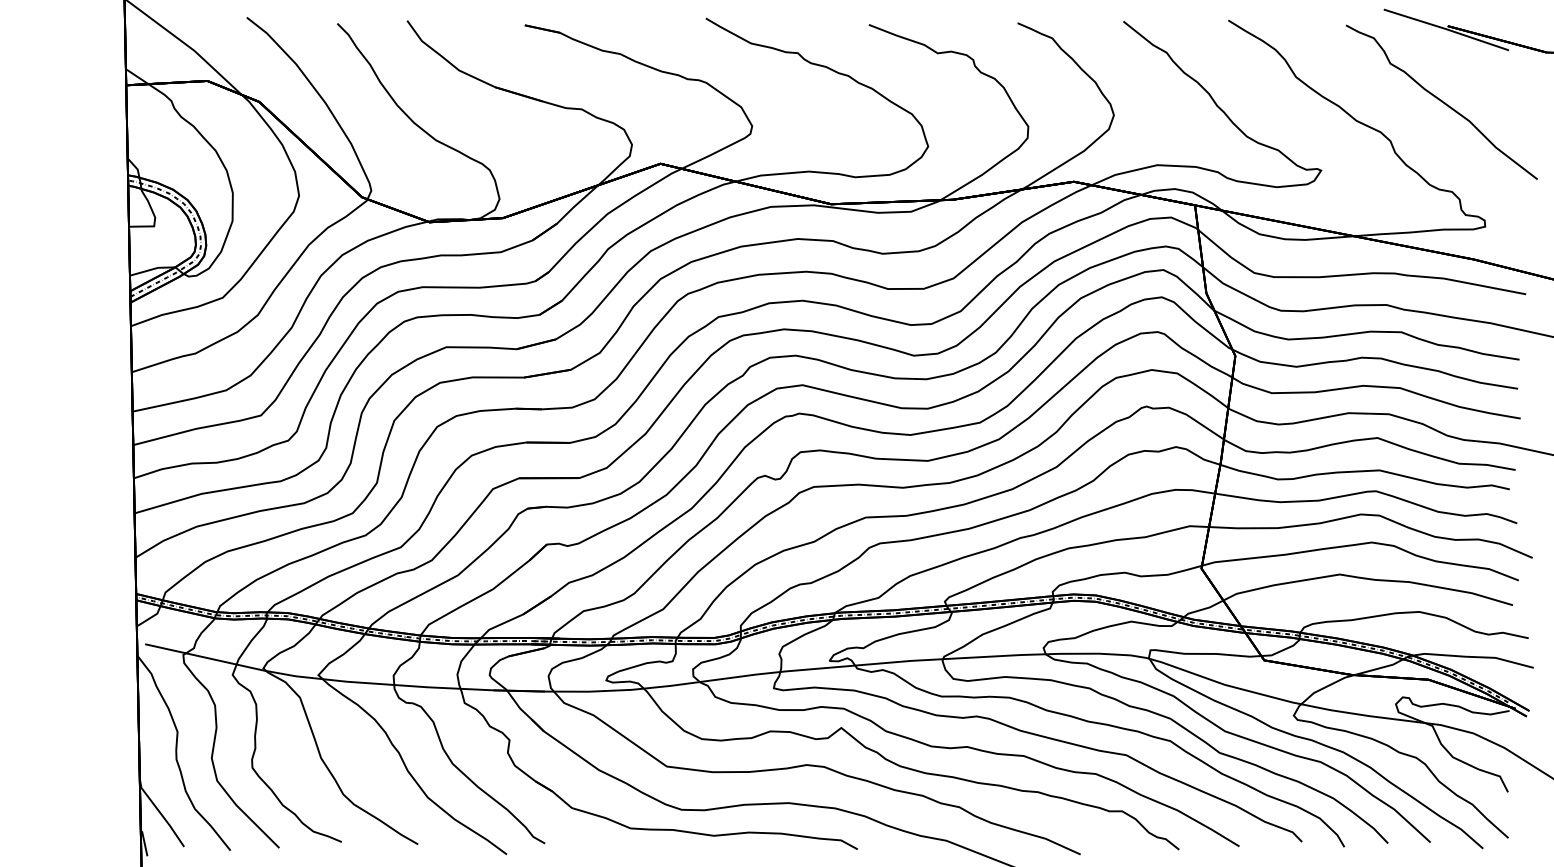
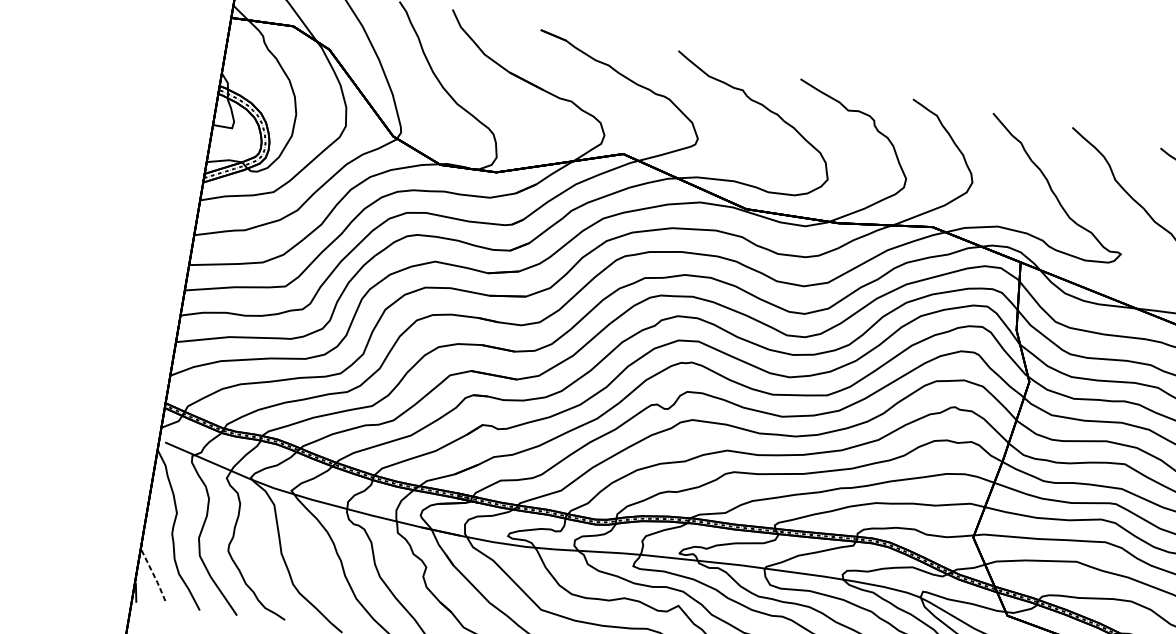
line: (160, 812) -> (152, 571), solid -> dashed

